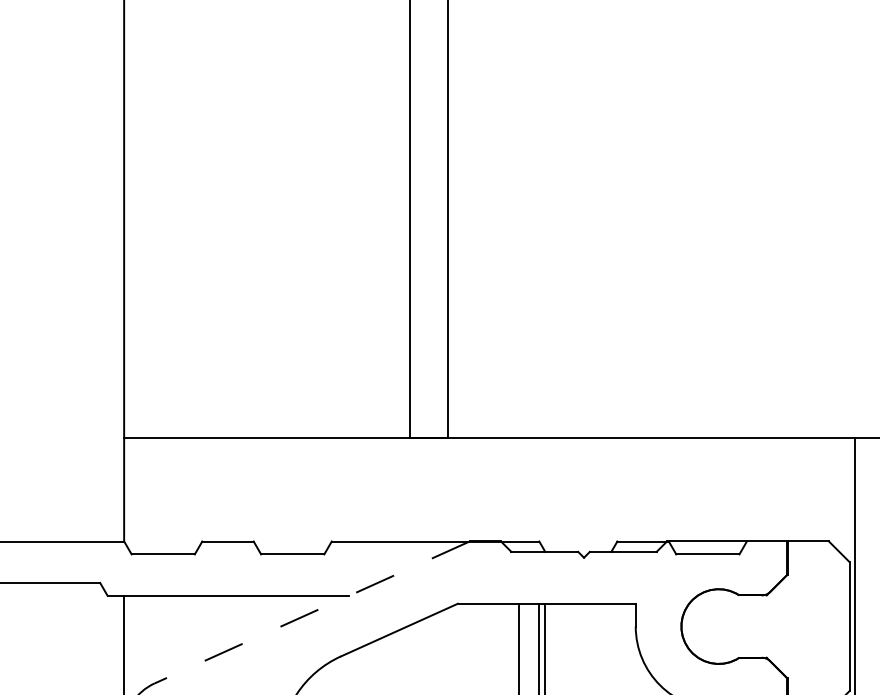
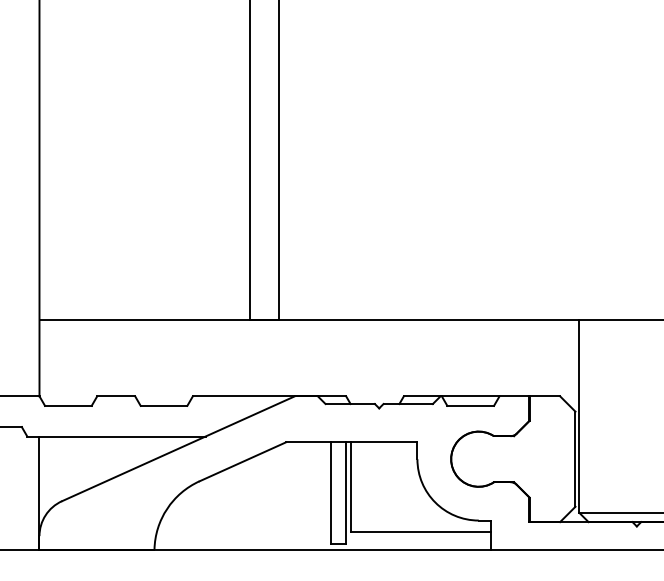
line: (312, 612) -> (178, 448), dashed -> solid

